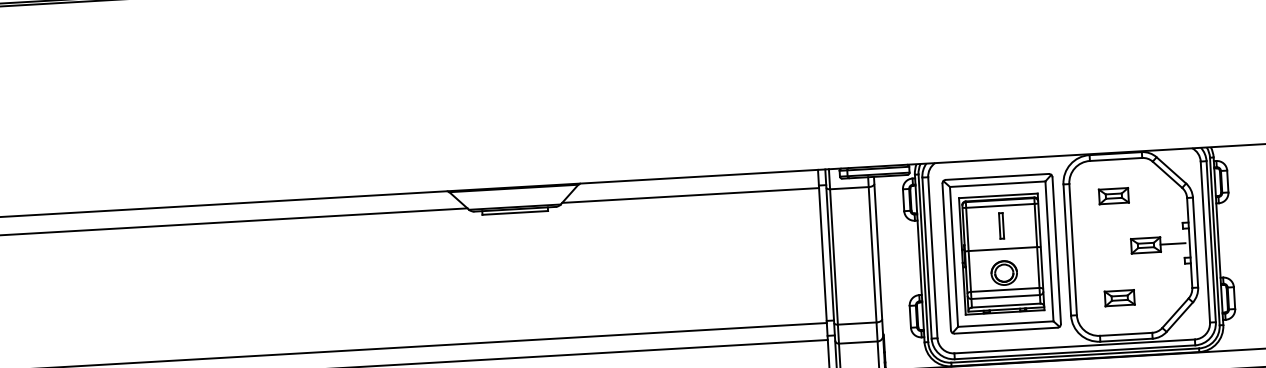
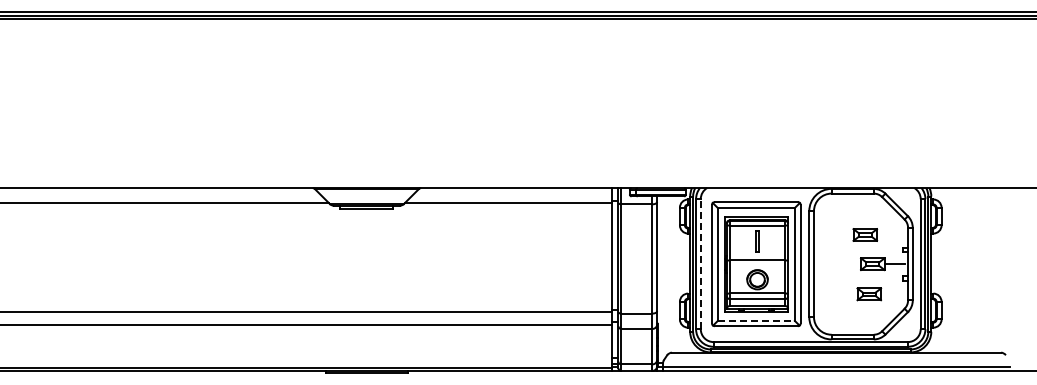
part: (1114, 195) -> (865, 234), moved
line: (932, 258) -> (700, 264), solid -> dashed
part: (1120, 298) -> (869, 294), moved
line: (1005, 323) -> (756, 320), solid -> dashed

